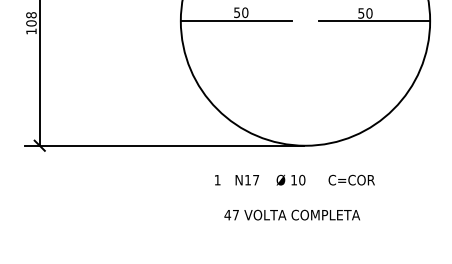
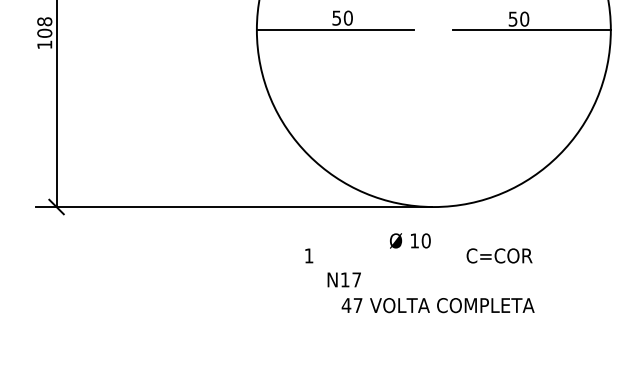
text: (246, 179) -> (343, 279), moved
text: (291, 179) -> (410, 240), moved
text: (291, 215) -> (437, 305), moved

